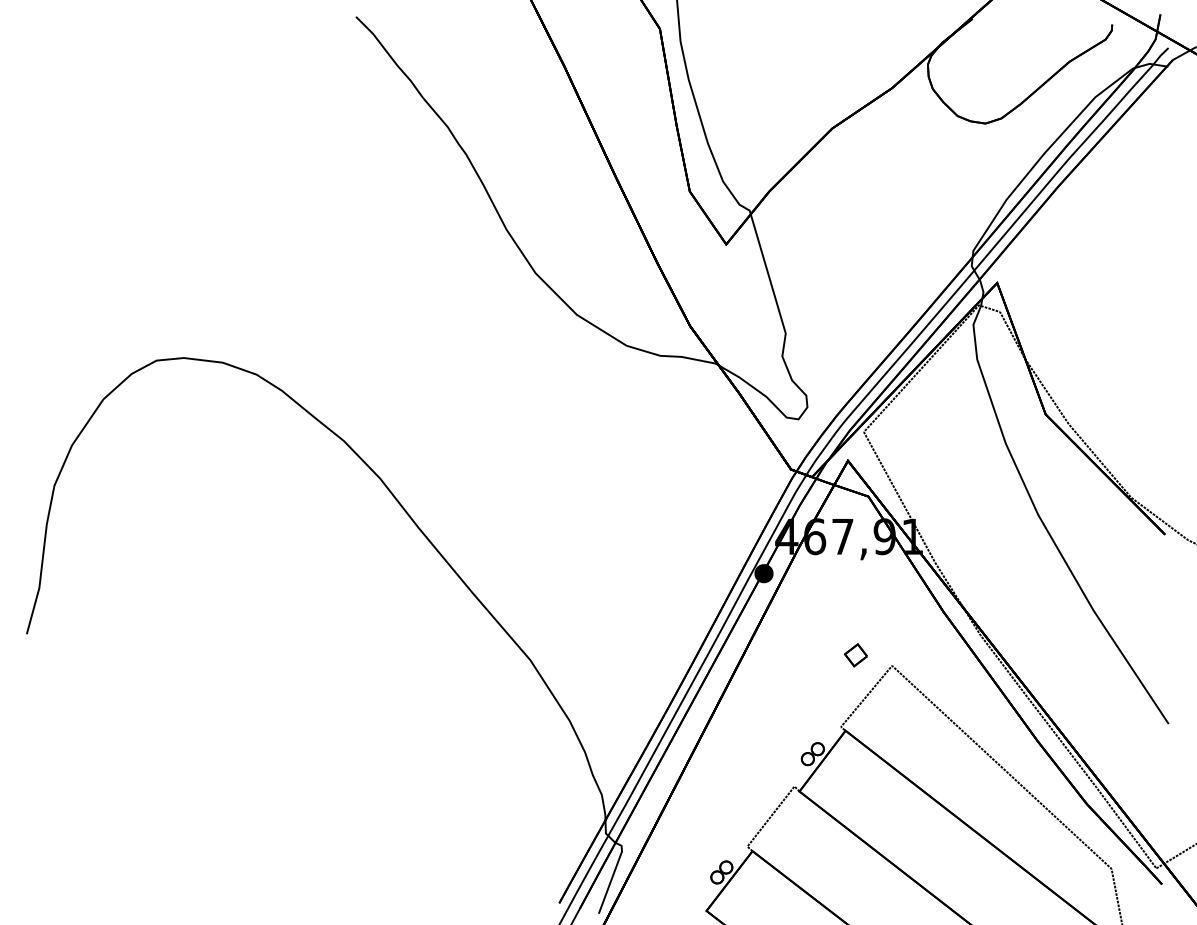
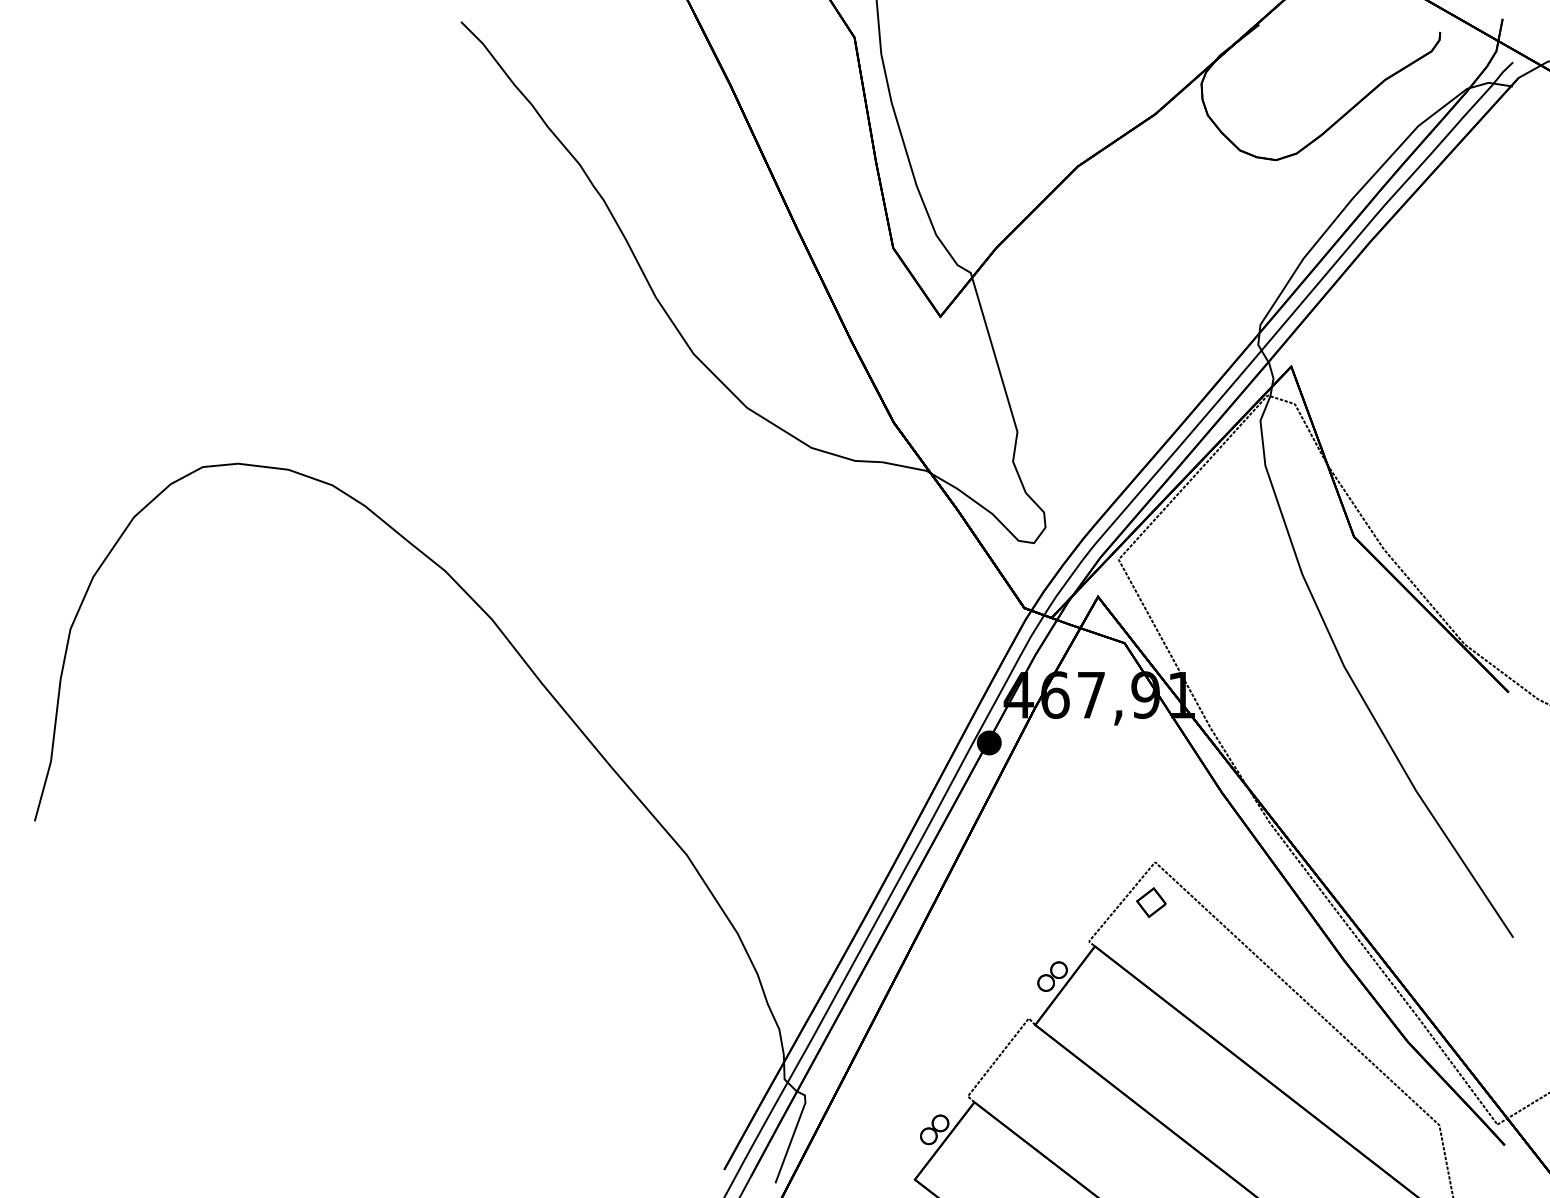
part: (856, 655) -> (1151, 902), moved

